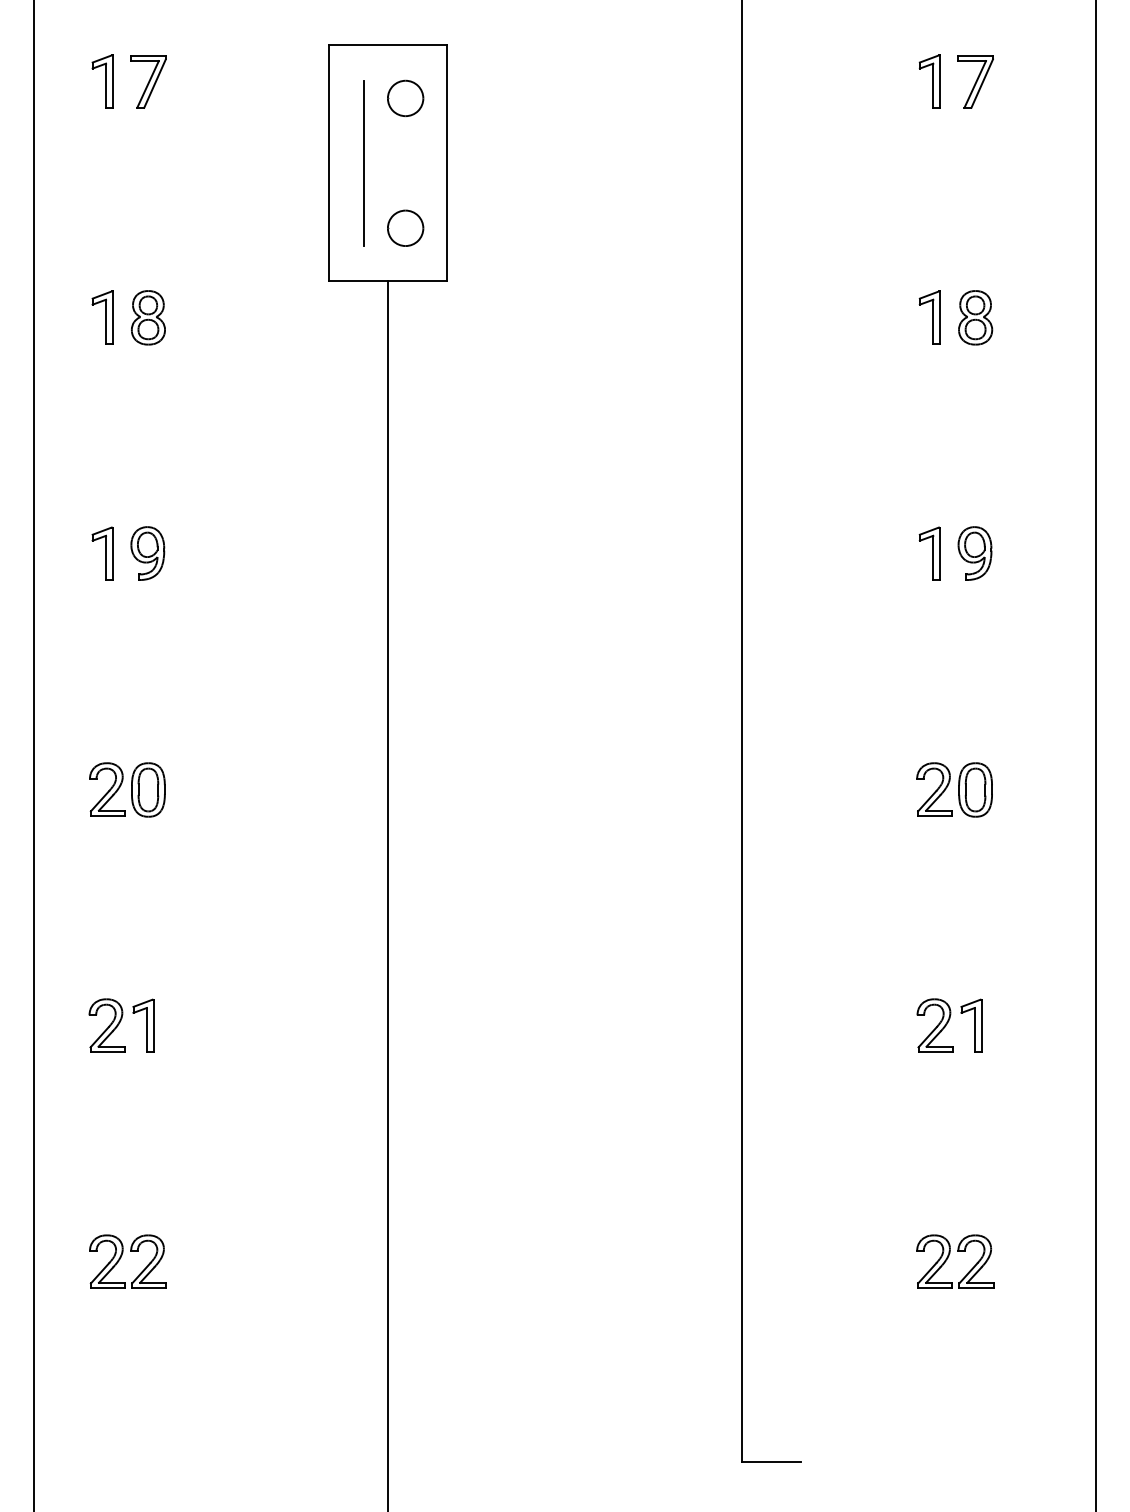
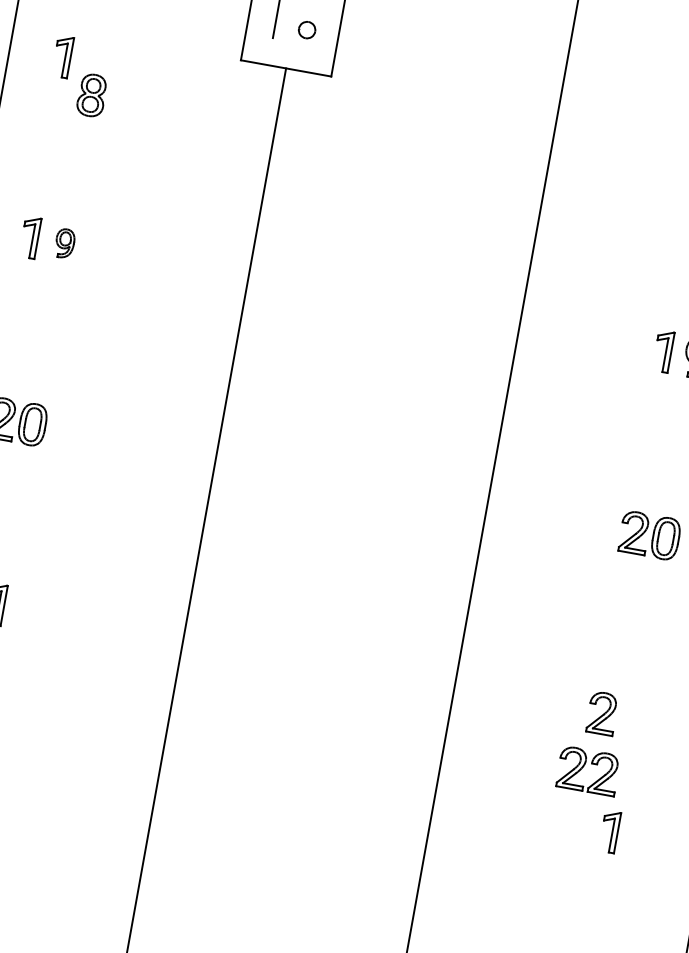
part: (405, 227) -> (306, 29), size x0.6
part: (148, 317) -> (92, 95), moved
part: (147, 553) -> (64, 243), size x0.7
part: (971, 1025) -> (609, 831), moved
part: (948, 1258) -> (583, 767), moved

